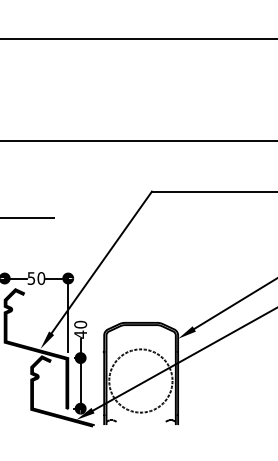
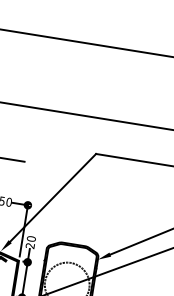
text: (80, 334) -> (30, 245), 40 -> 20

